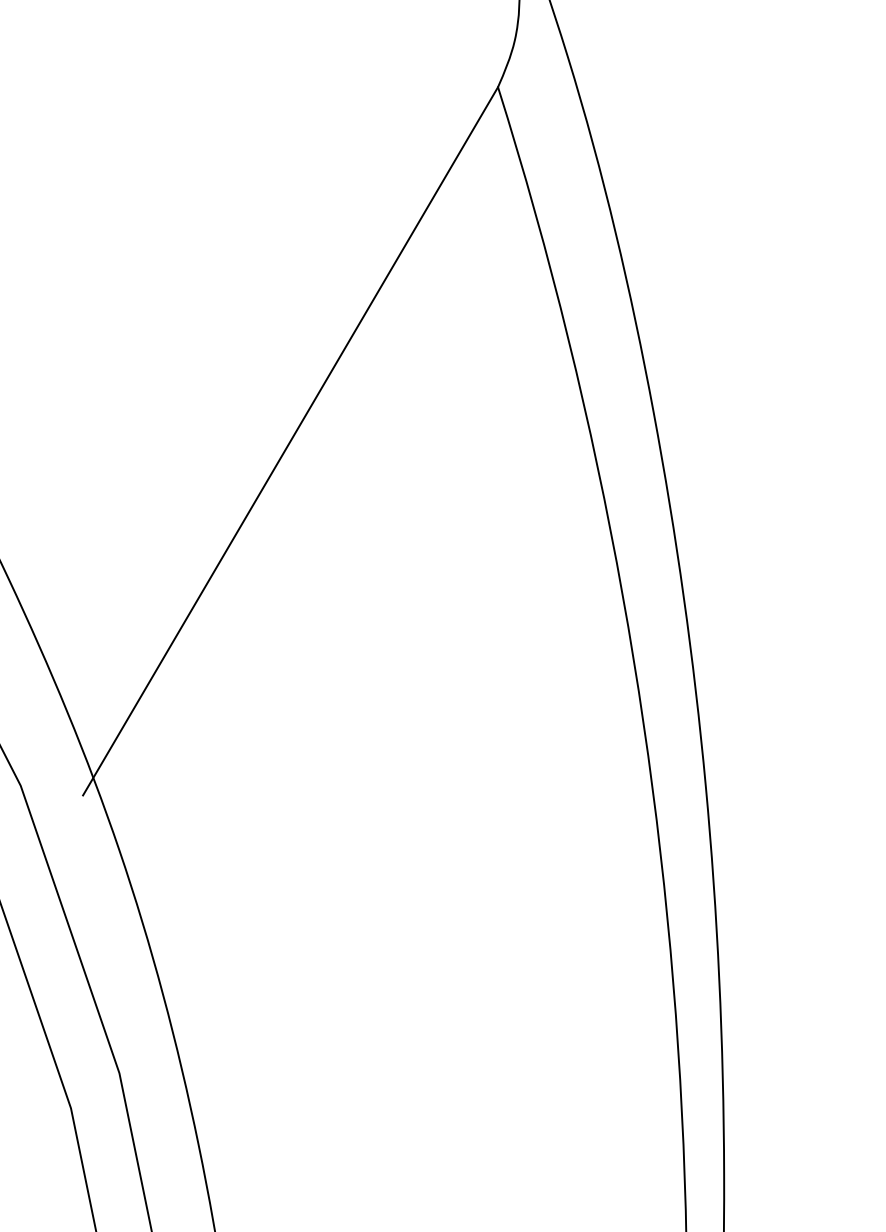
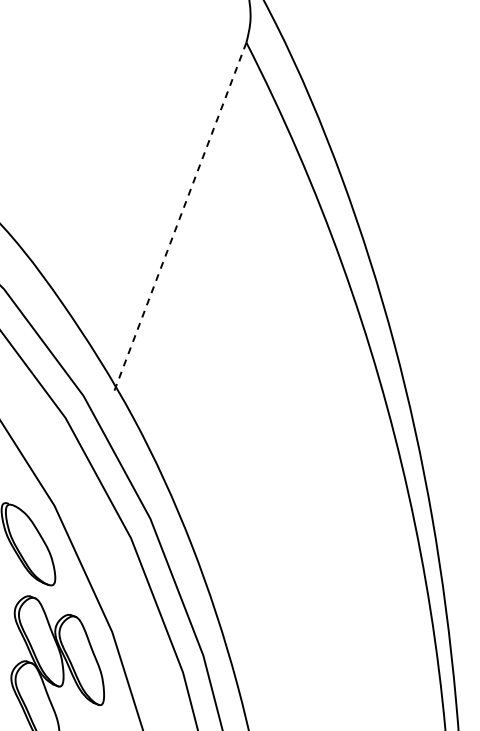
line: (290, 442) -> (179, 219), solid -> dashed

